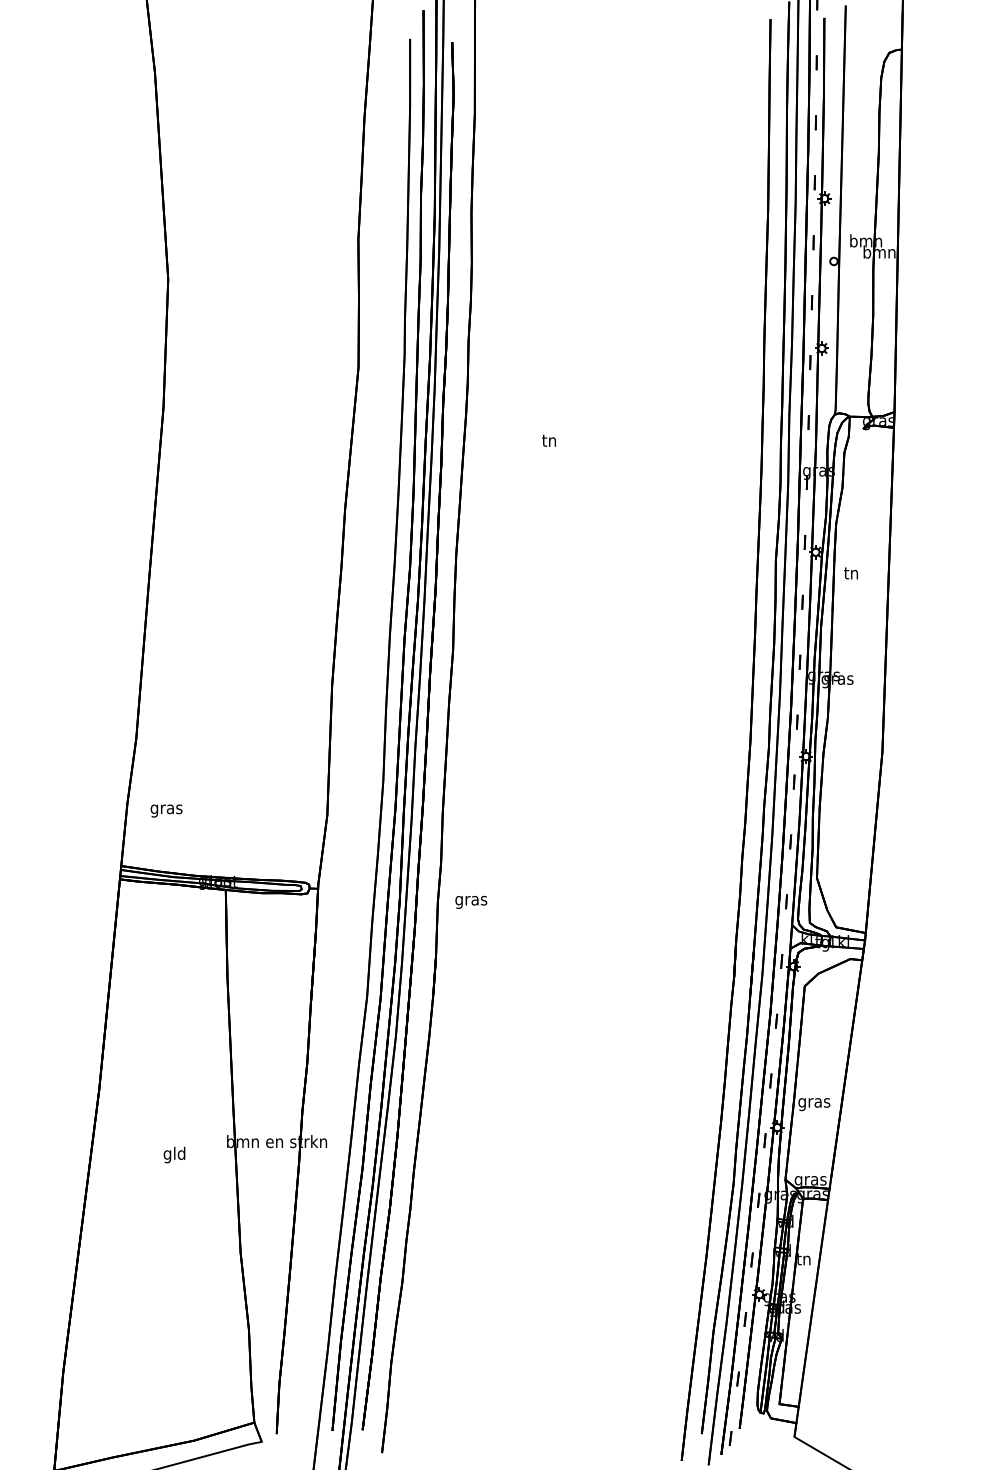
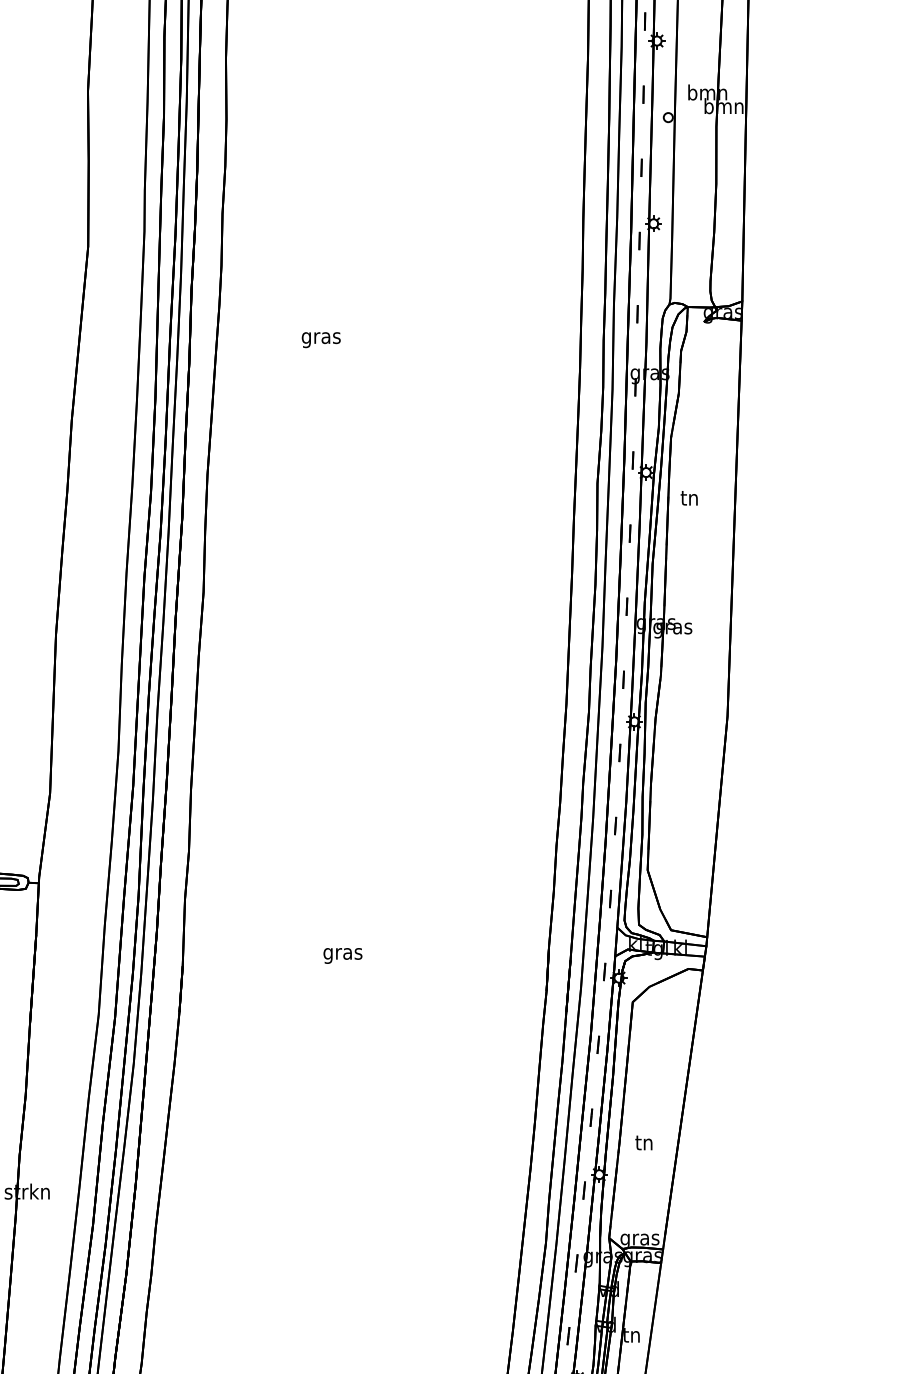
text: (549, 442) -> (321, 338), tn -> gras
text: (471, 902) -> (343, 956), moved
text: (814, 1103) -> (644, 1145), gras -> tn

